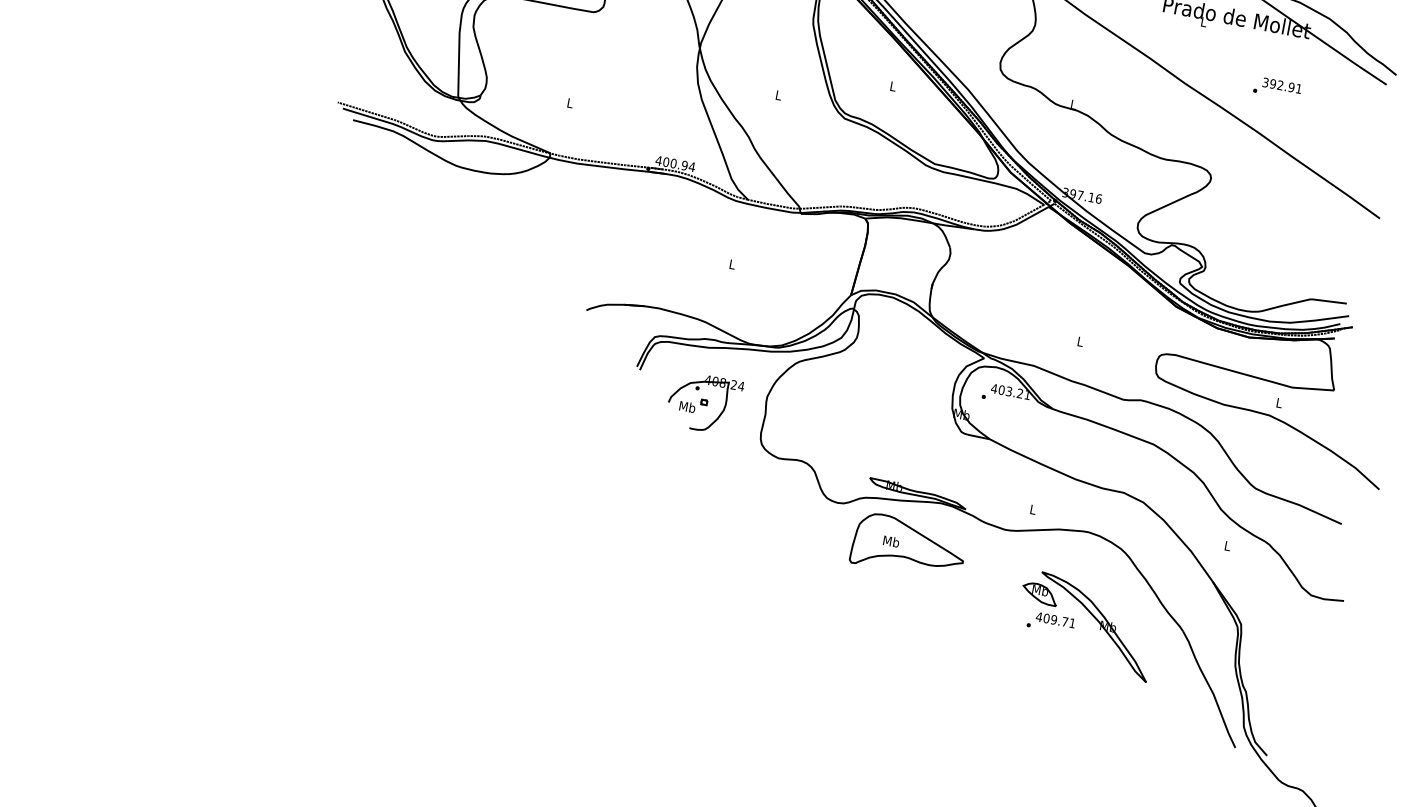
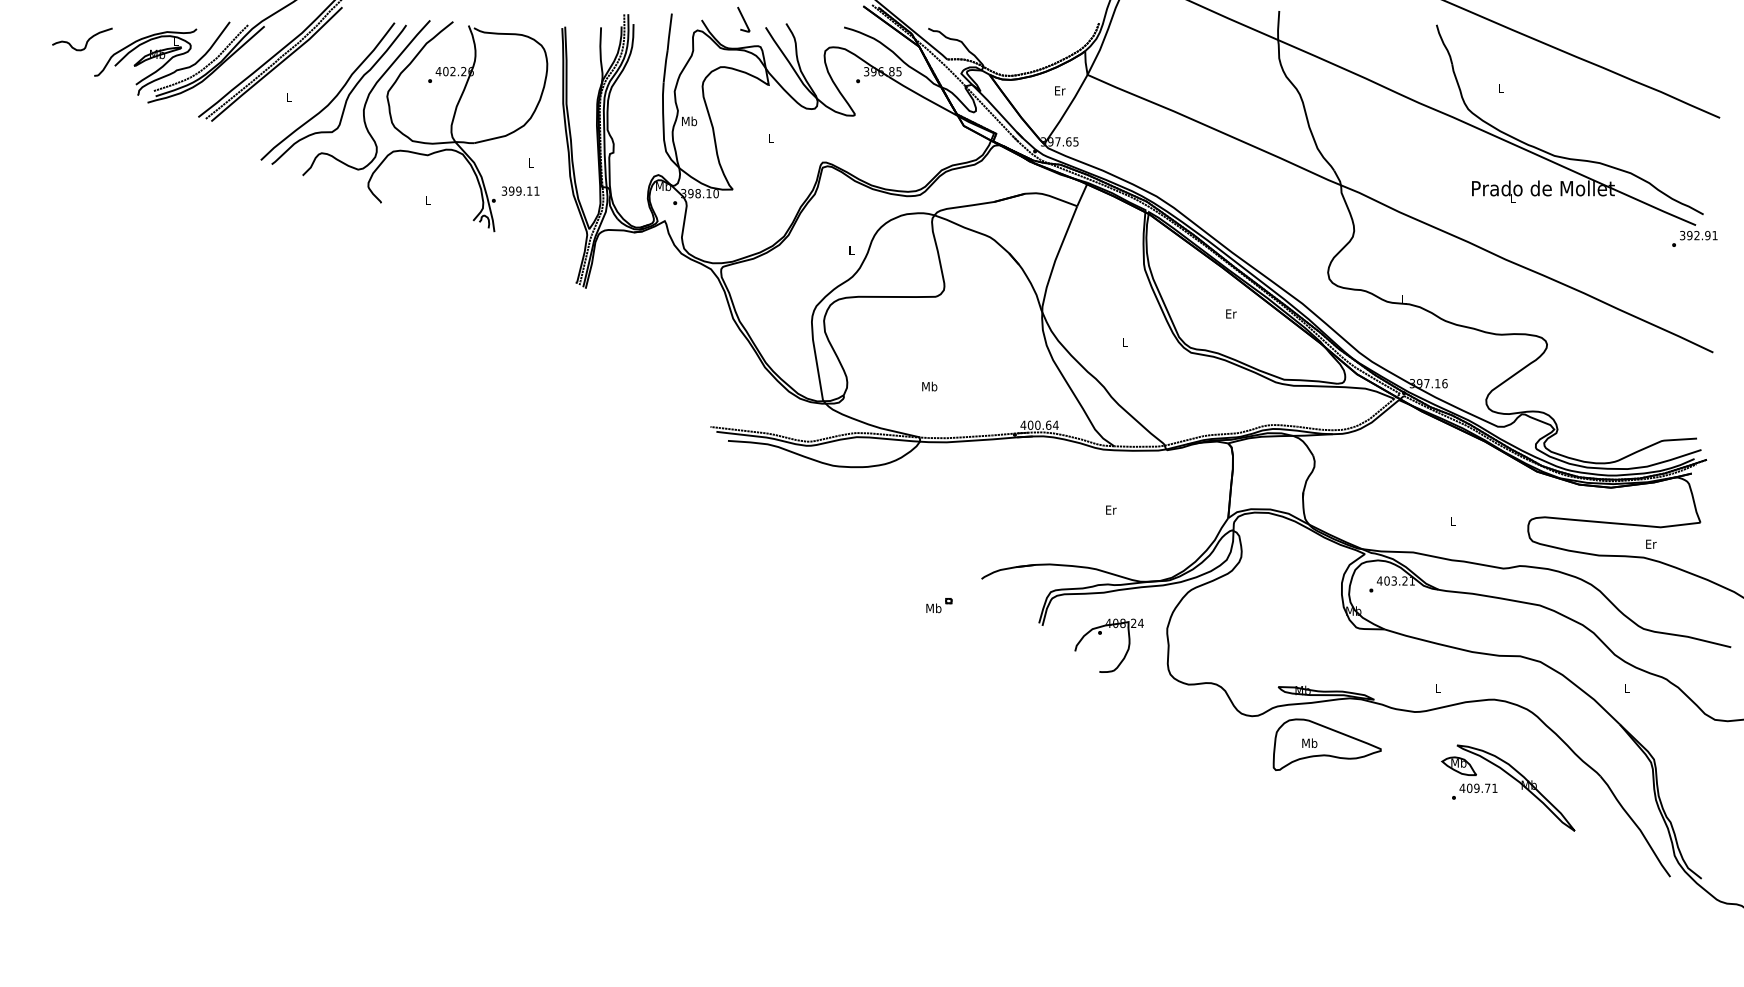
text: (893, 86) -> (1231, 313), L -> Er
text: (1277, 87) -> (1694, 238), moved
text: (570, 103) -> (929, 386), L -> Mb
text: (684, 164) -> (1048, 424), 400.94 -> 400.64
text: (732, 264) -> (1111, 509), L -> Er
text: (1279, 402) -> (1651, 543), L -> Er
part: (693, 405) -> (939, 605), moved

